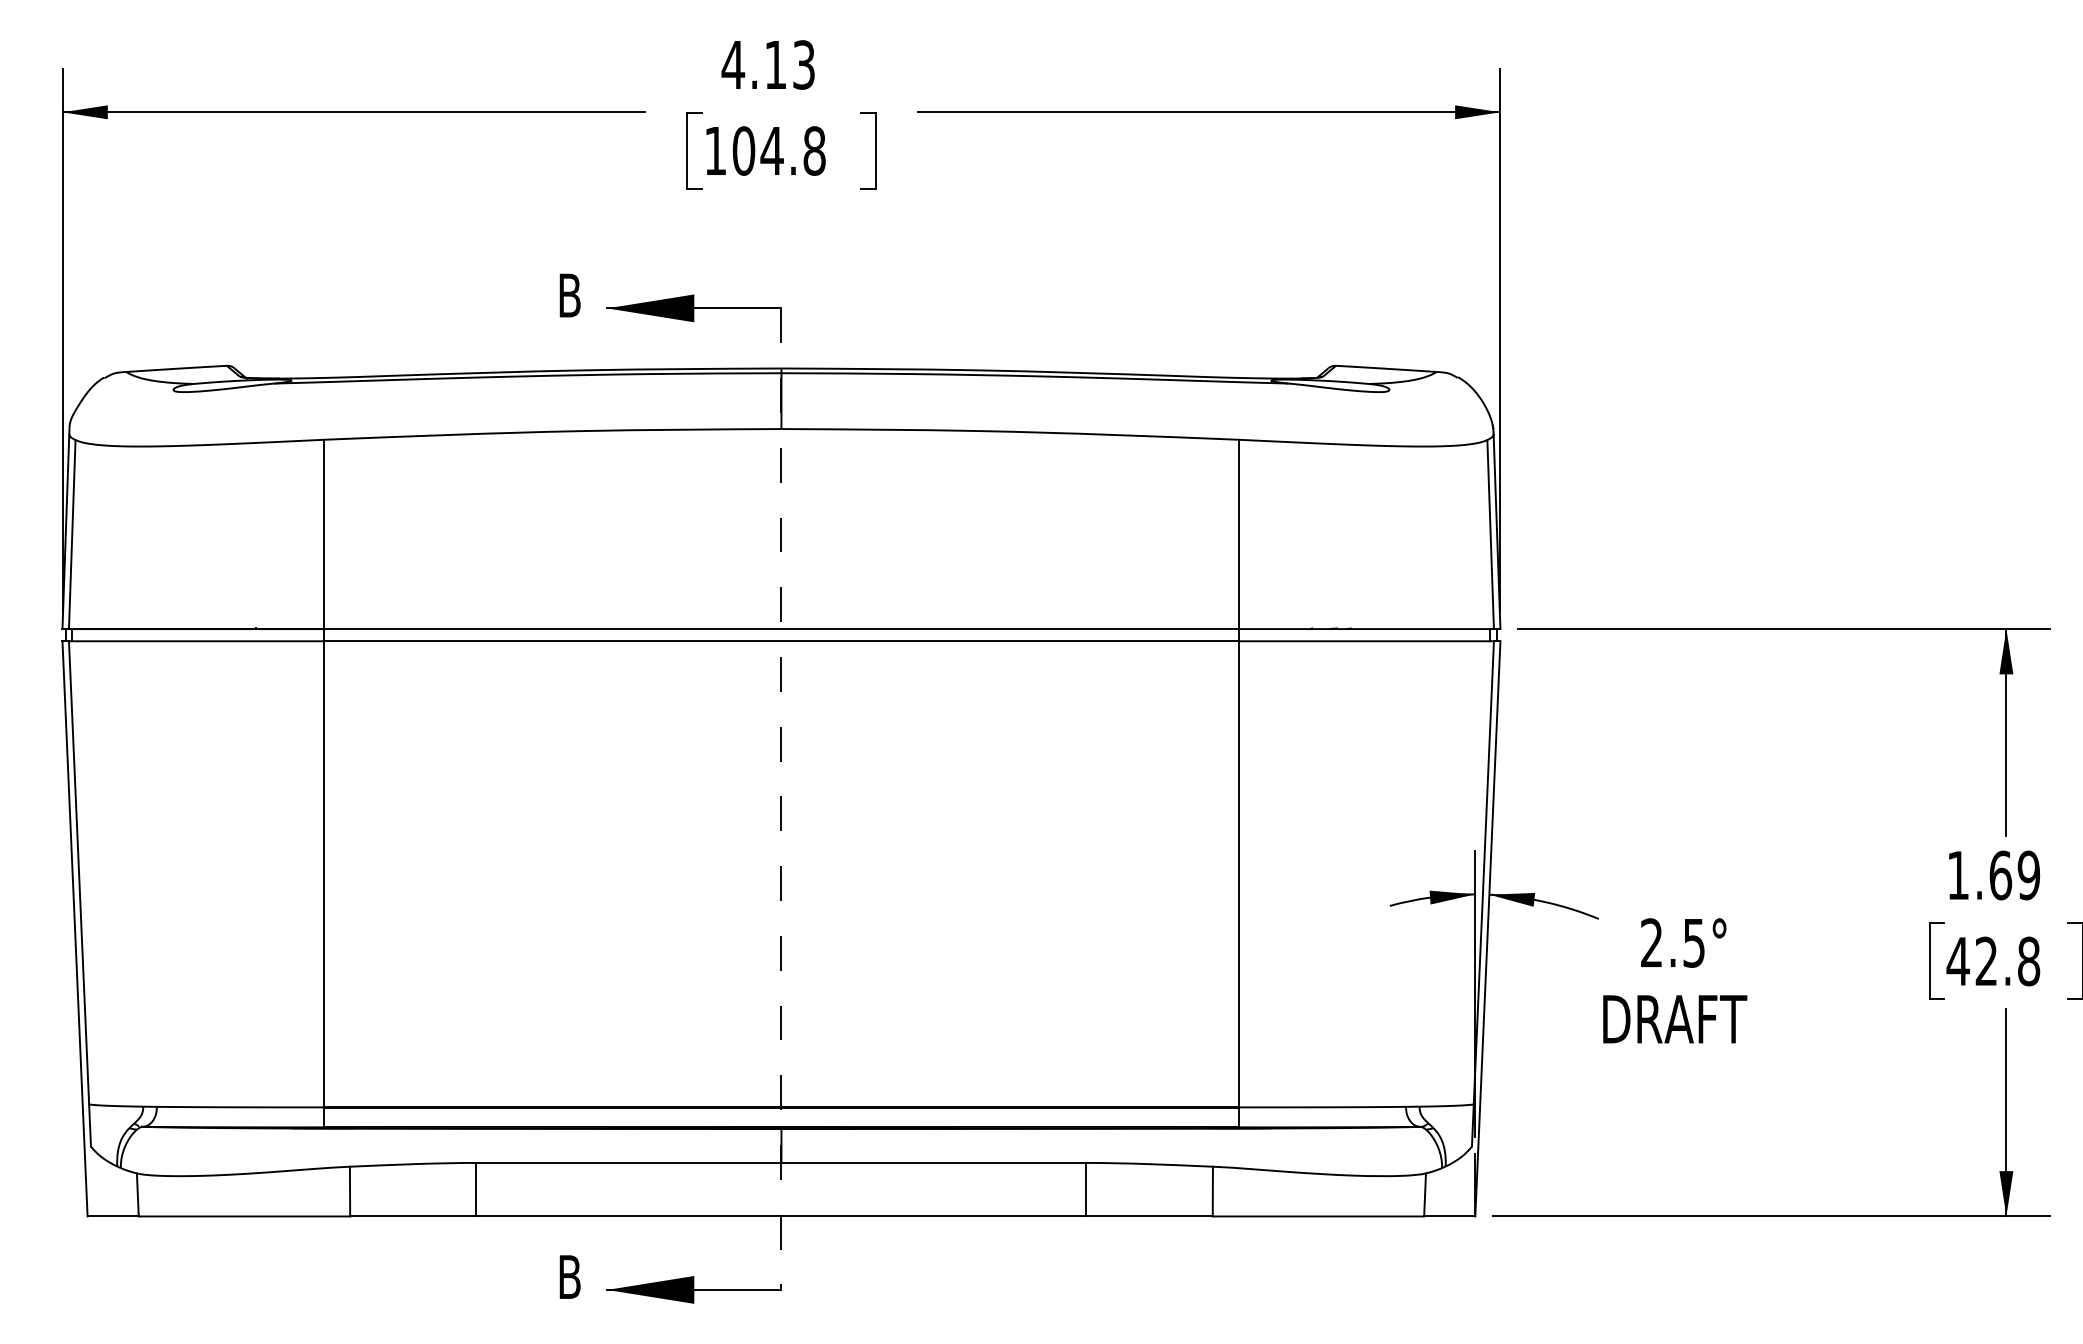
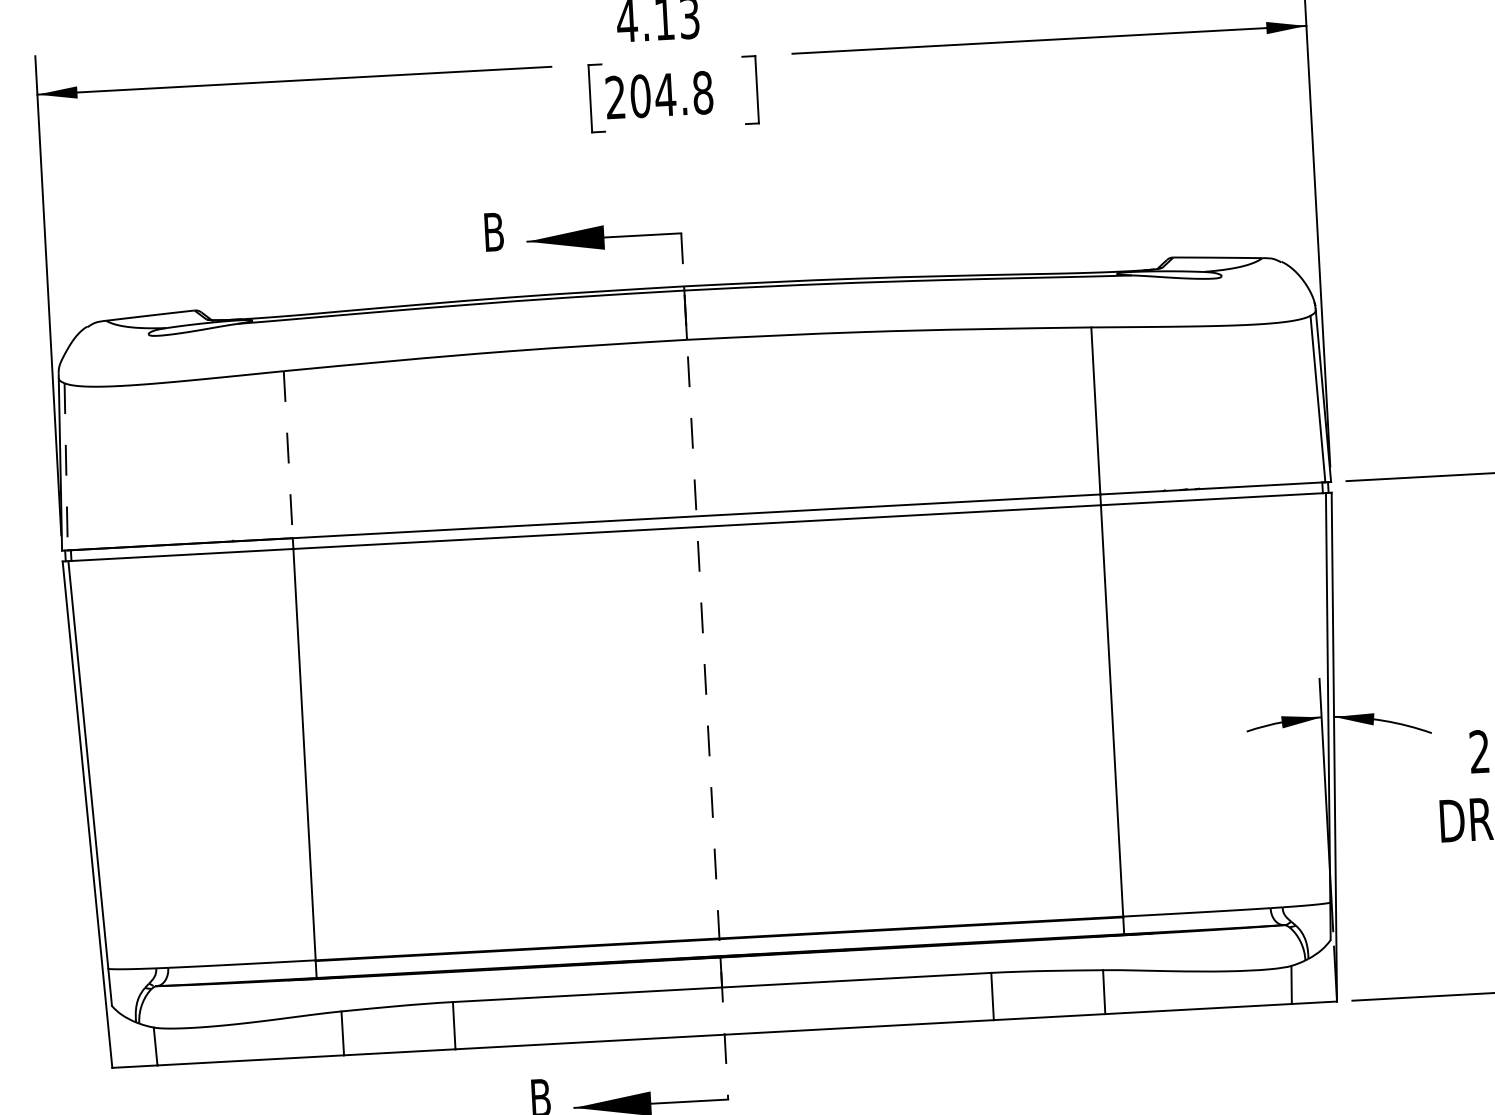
text: (714, 150) -> (614, 97), 104.8 -> 204.8
line: (72, 534) -> (66, 466), solid -> dashed
line: (323, 534) -> (287, 454), solid -> dashed

